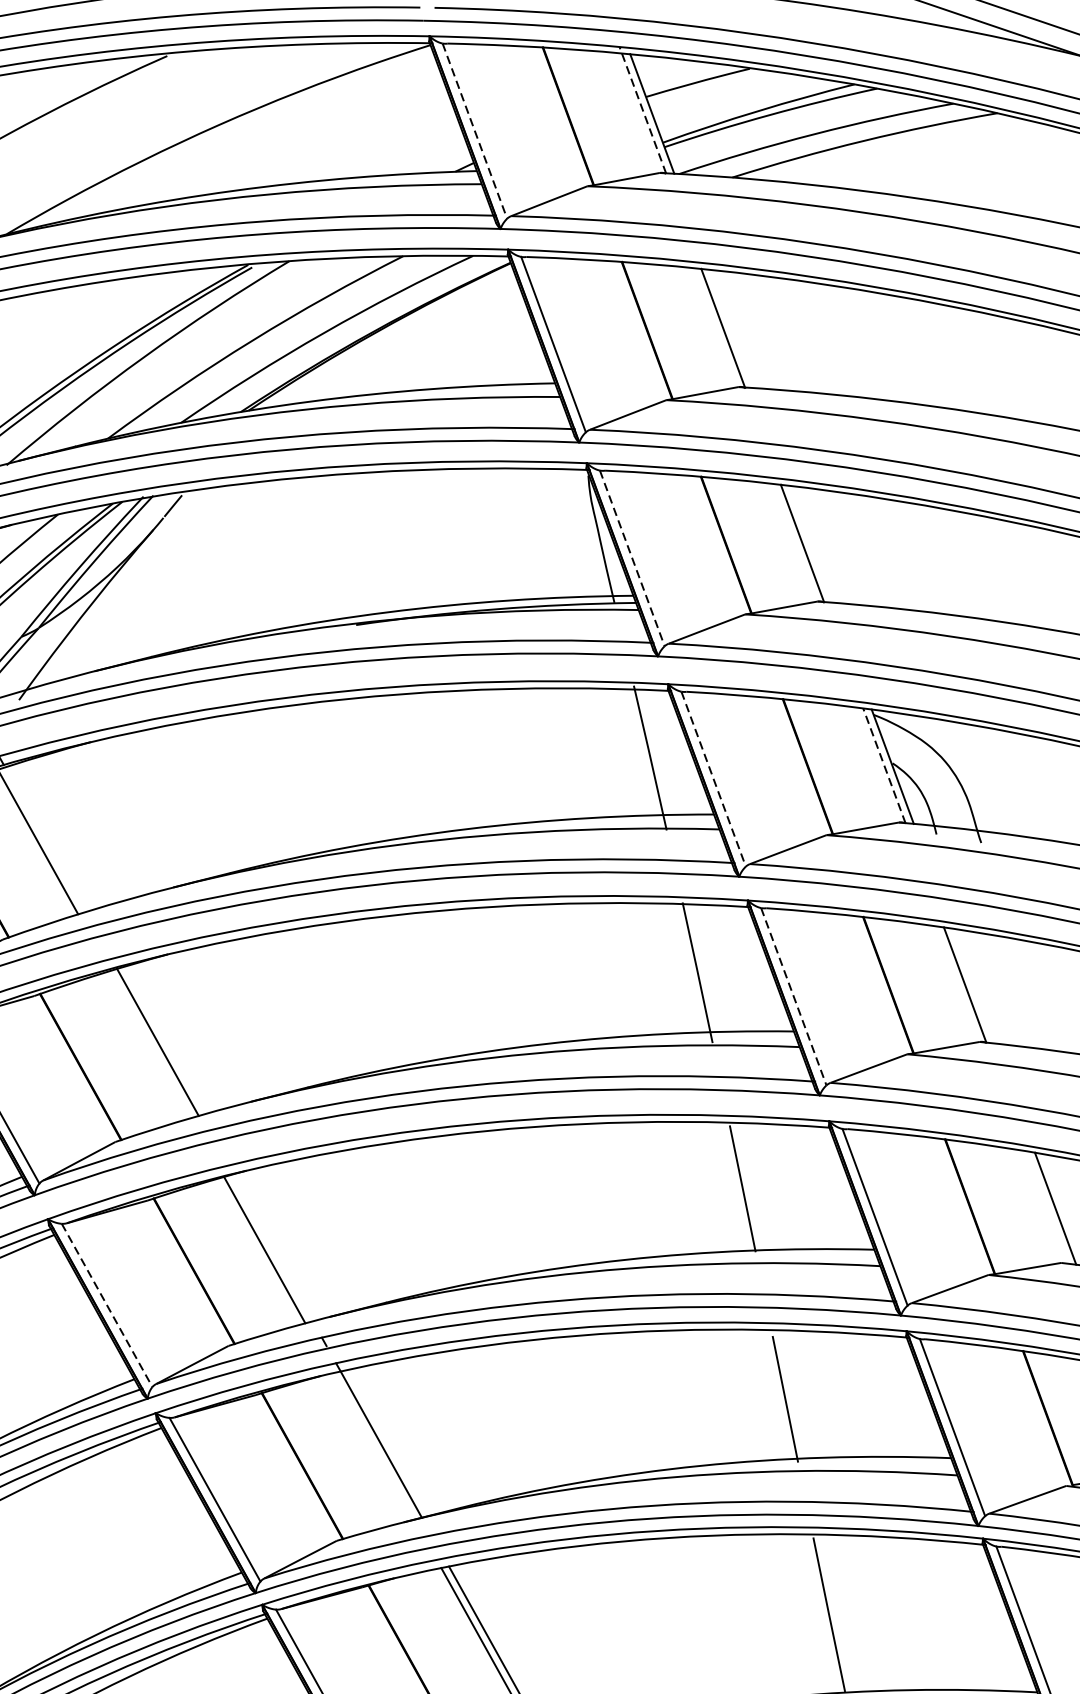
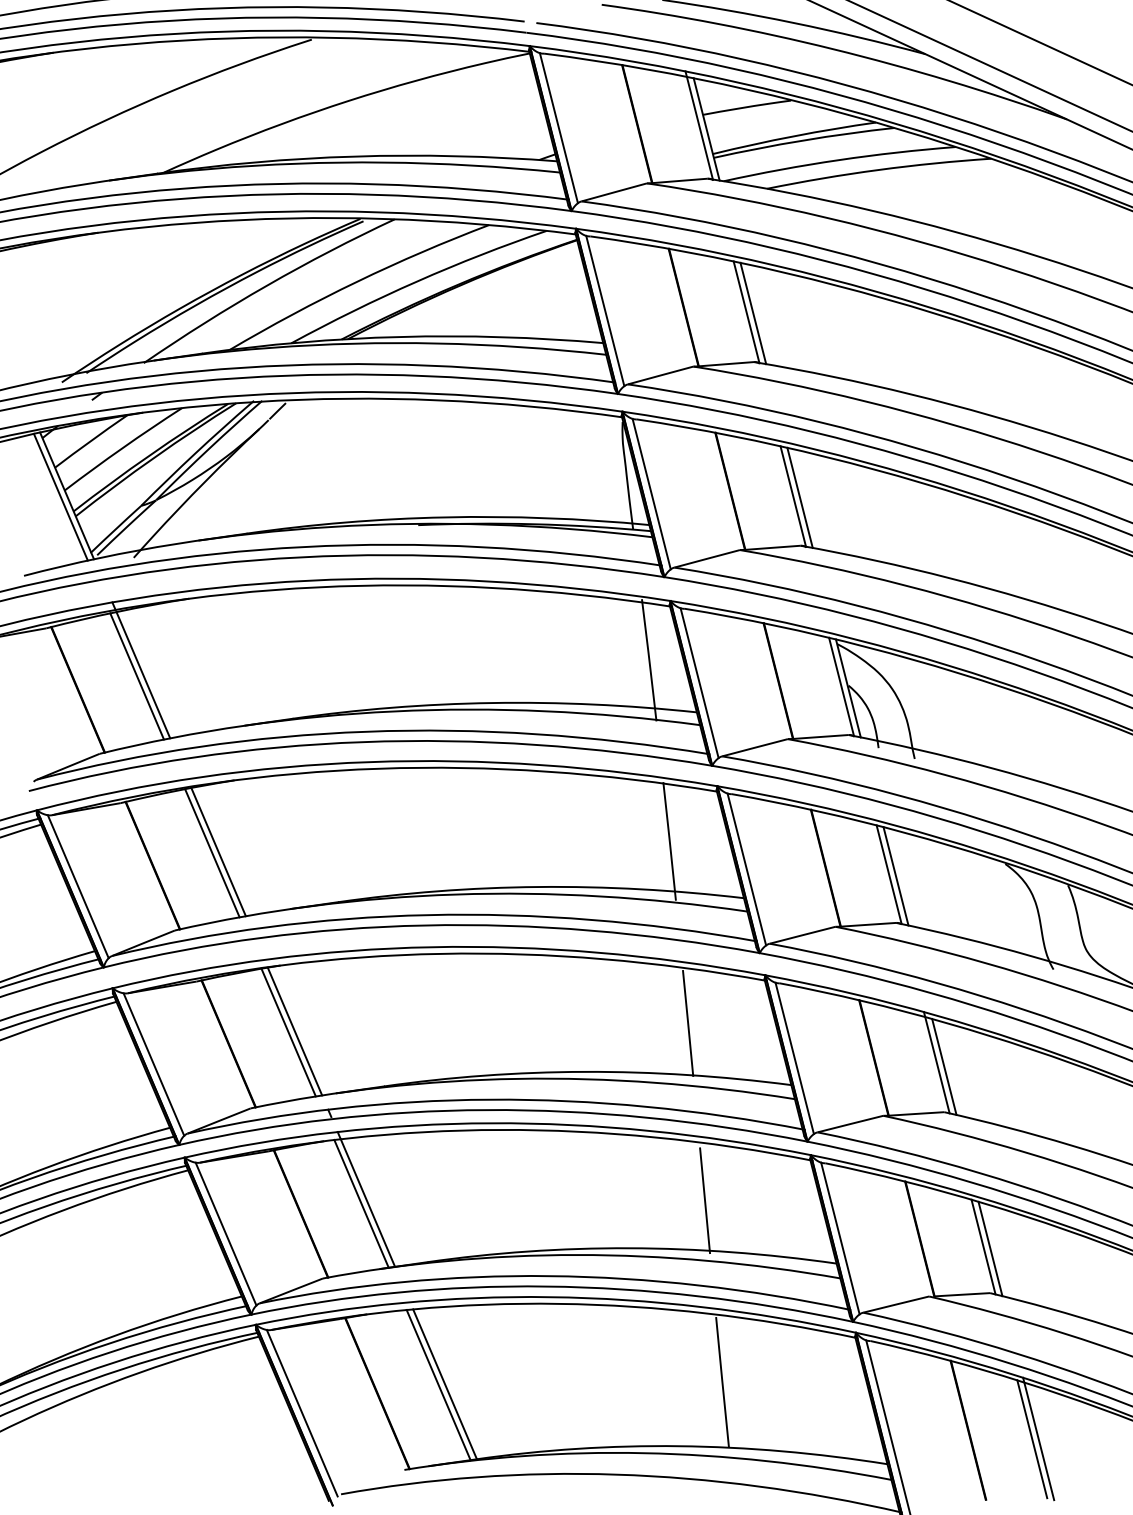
line: (643, 110) -> (699, 125), dashed -> solid
line: (475, 131) -> (559, 128), dashed -> solid
line: (731, 328) -> (753, 313), added
line: (810, 543) -> (799, 497), added
line: (632, 558) -> (651, 494), dashed -> solid
line: (884, 766) -> (841, 687), dashed -> solid
line: (713, 779) -> (699, 683), dashed -> solid
line: (45, 840) -> (143, 675), added
line: (972, 986) -> (895, 876), added
line: (793, 997) -> (746, 870), dashed -> solid
line: (150, 1044) -> (212, 853), added
line: (1045, 1204) -> (936, 1062), added
line: (271, 1248) -> (294, 1031), added
line: (107, 1306) -> (154, 1065), dashed -> solid
line: (373, 1445) -> (361, 1203), added

